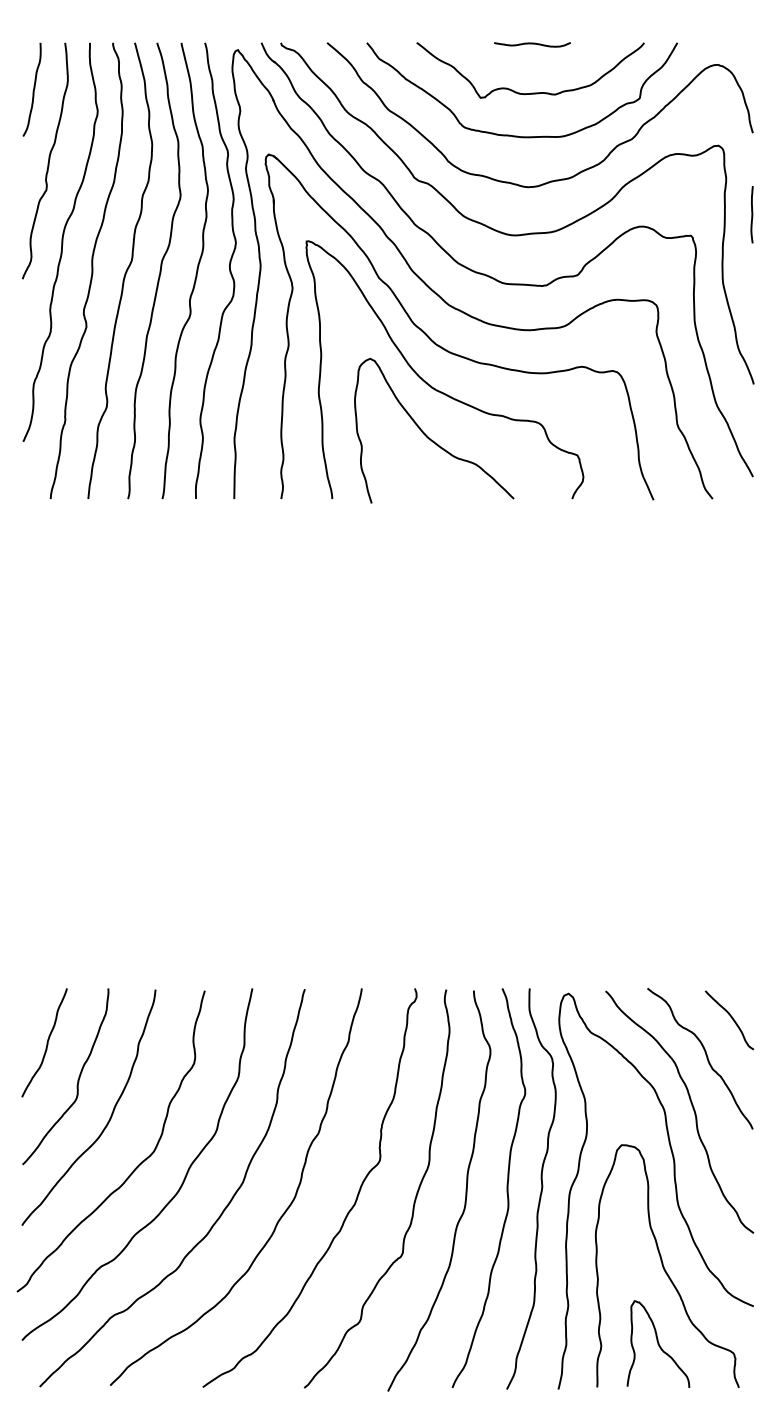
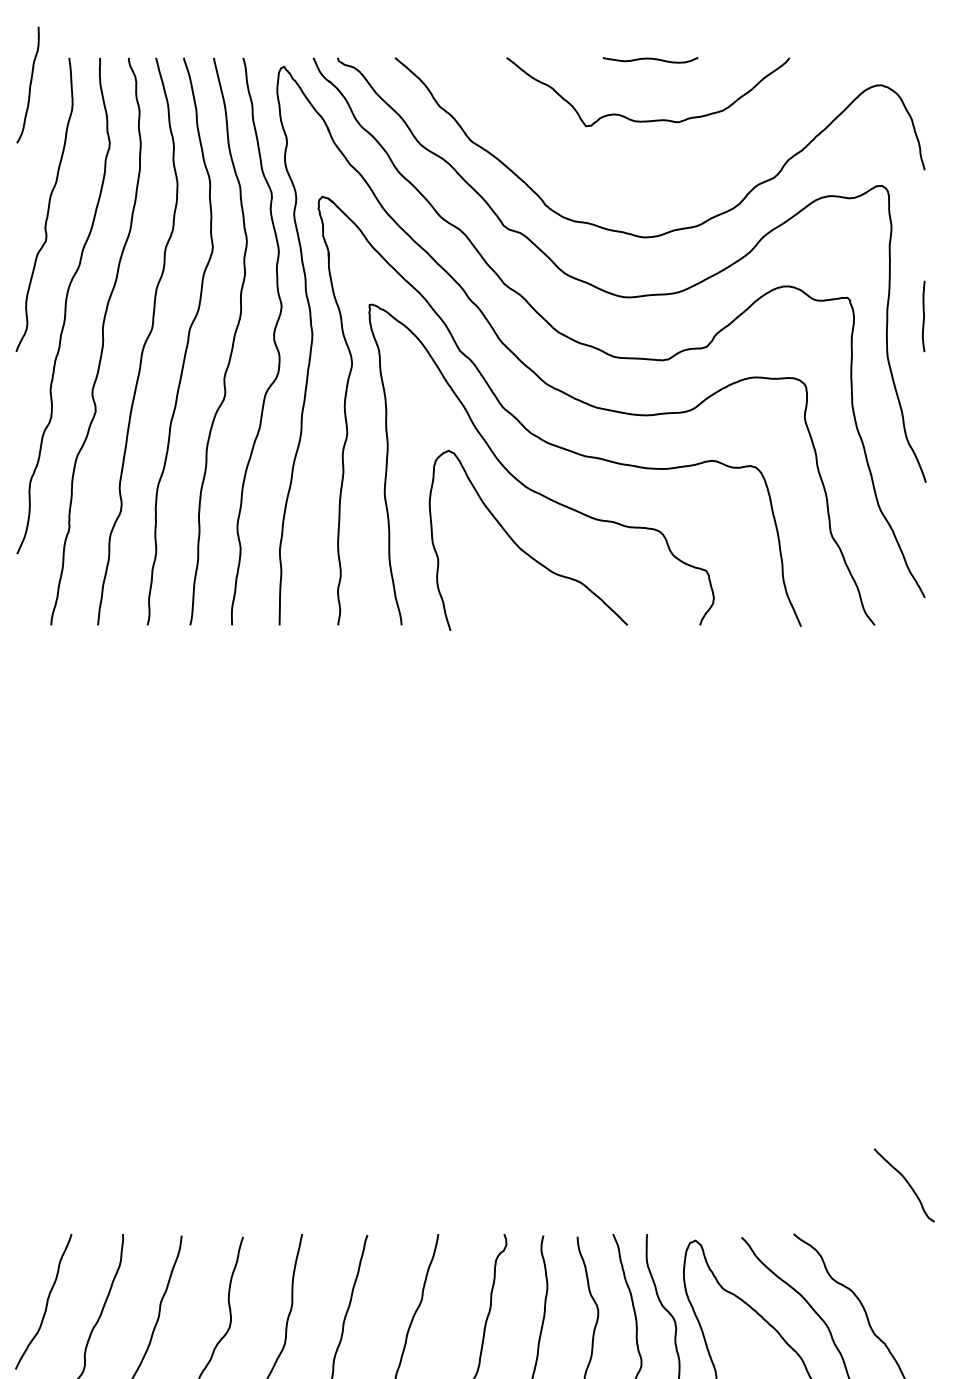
curve: (33, 89) -> (29, 84), moved
curve: (517, 135) -> (631, 173), removed
line: (751, 214) -> (922, 316), moved
curve: (731, 1018) -> (906, 1183), moved

